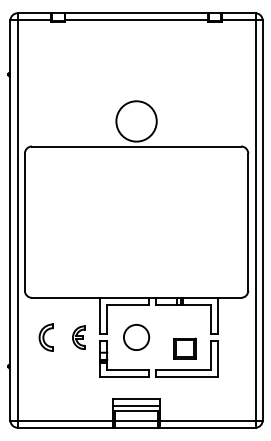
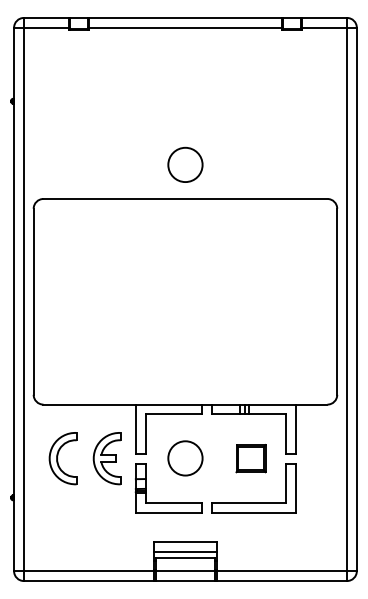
circle: (136, 121) -> (185, 164), size x0.62
part: (46, 337) -> (62, 458), size x1.43
part: (78, 337) -> (106, 458), size x1.67
part: (184, 348) -> (250, 458), moved

